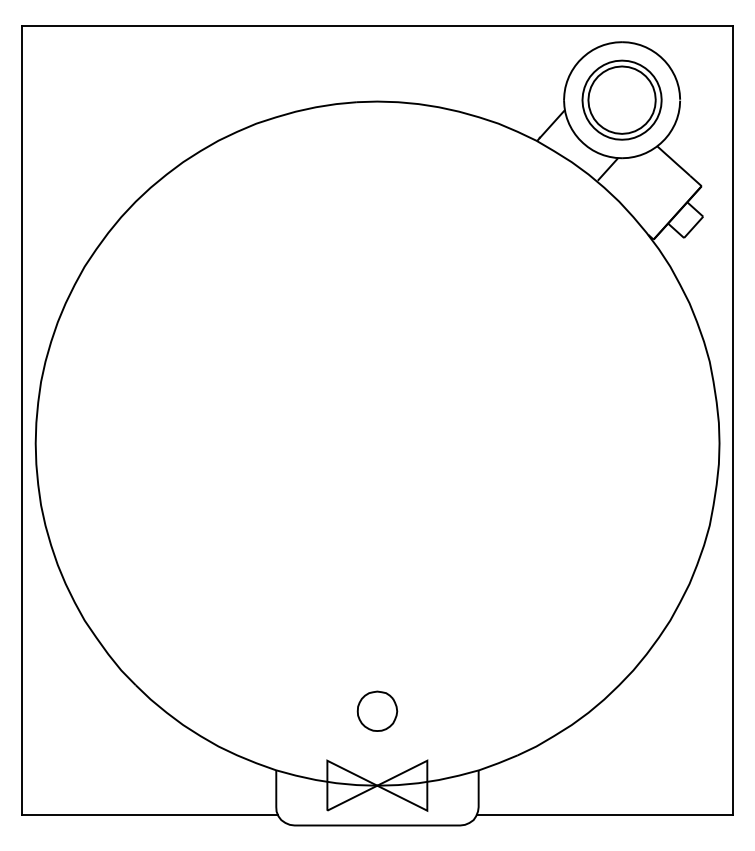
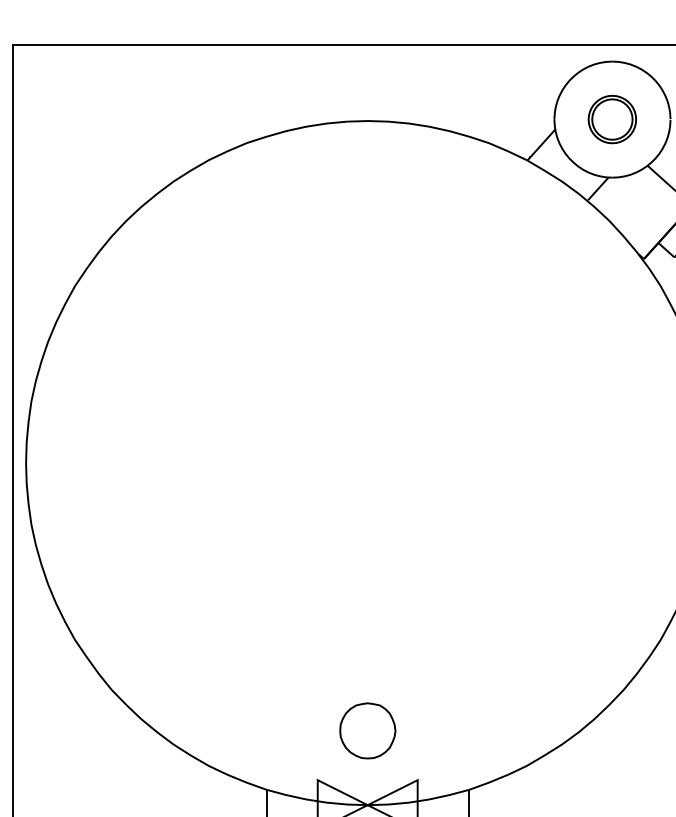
part: (621, 99) -> (611, 118), size x0.6
part: (377, 710) -> (367, 729), size x1.4

